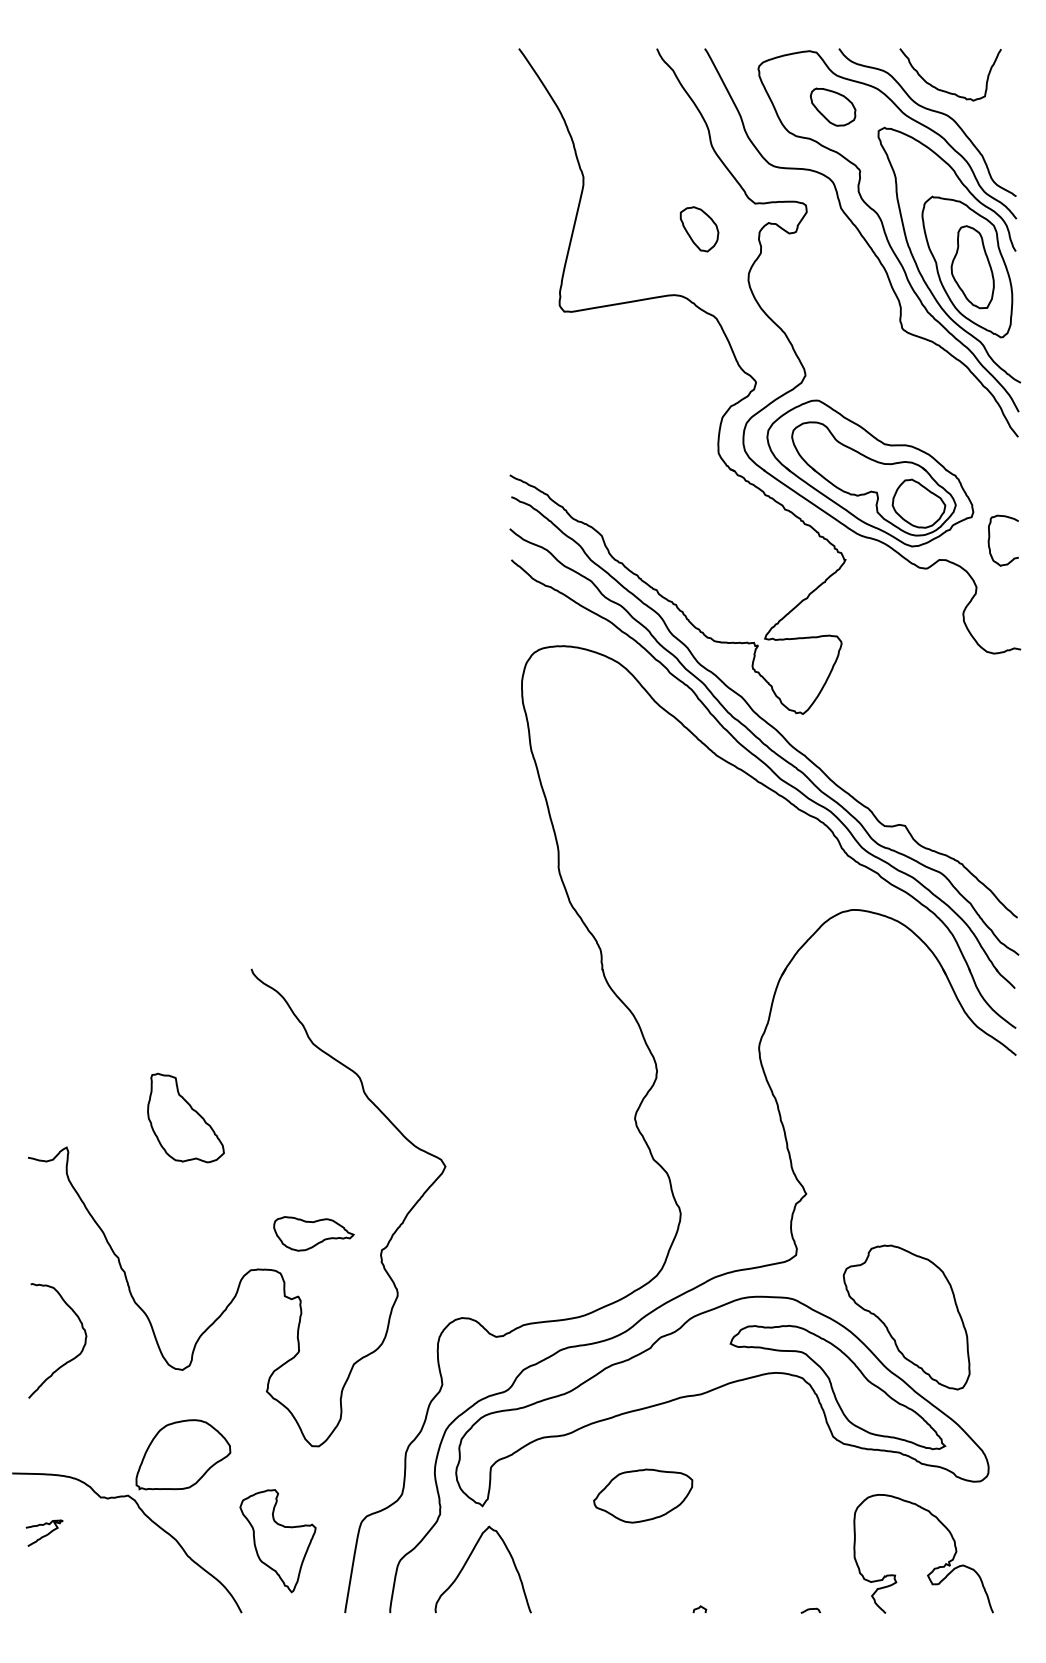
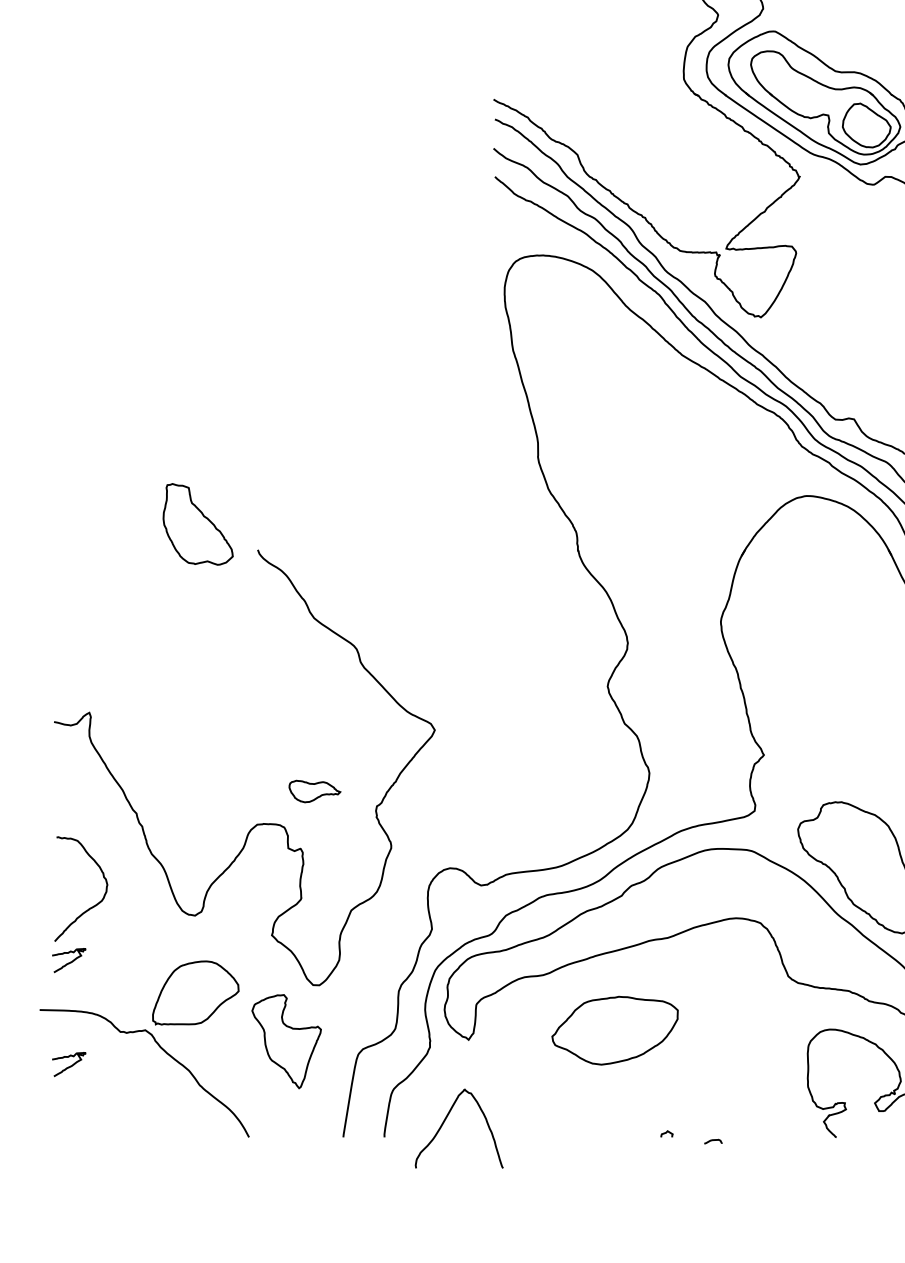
part: (185, 1117) -> (197, 523), moved
part: (313, 1233) -> (314, 791), size x0.7
part: (837, 1387) -> (792, 931), removed
curve: (45, 1420) -> (70, 961), added
part: (643, 1495) -> (615, 1030), size x1.4
part: (277, 1541) -> (286, 1041), moved
curve: (467, 1562) -> (444, 1122), moved
curve: (810, 1609) -> (713, 1140), moved

